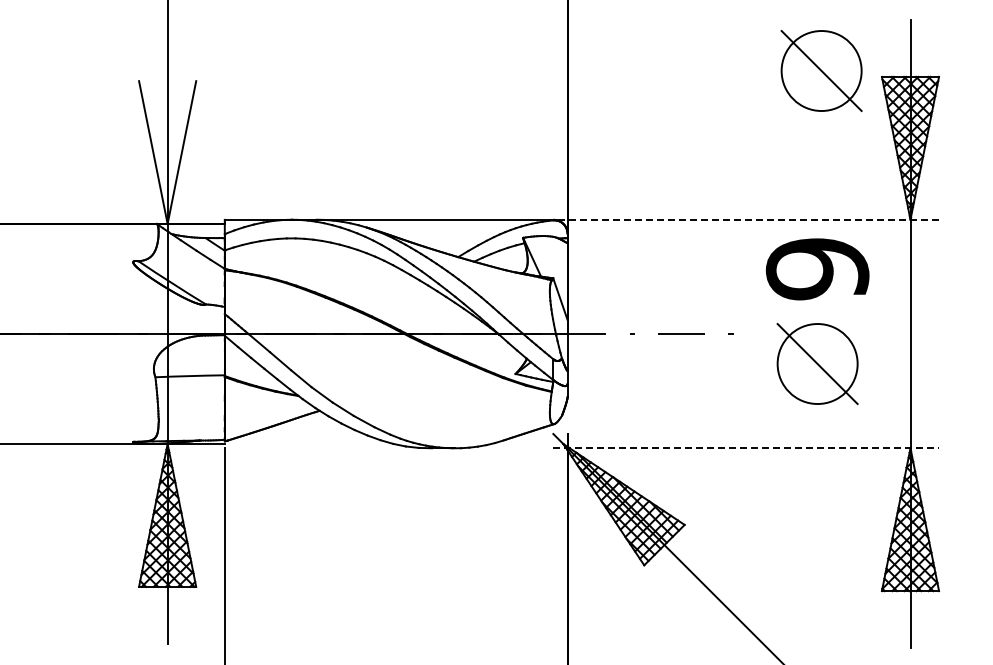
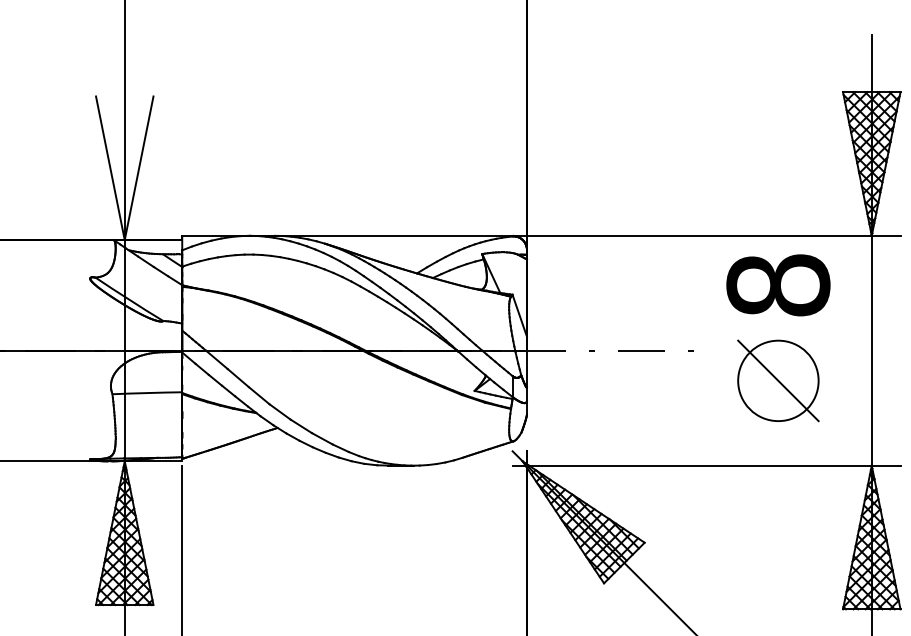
part: (821, 70) -> (782, 85), removed
line: (746, 219) -> (706, 235), dashed -> solid
text: (817, 269) -> (778, 285), 9 -> 8
line: (746, 448) -> (706, 465), dashed -> solid

